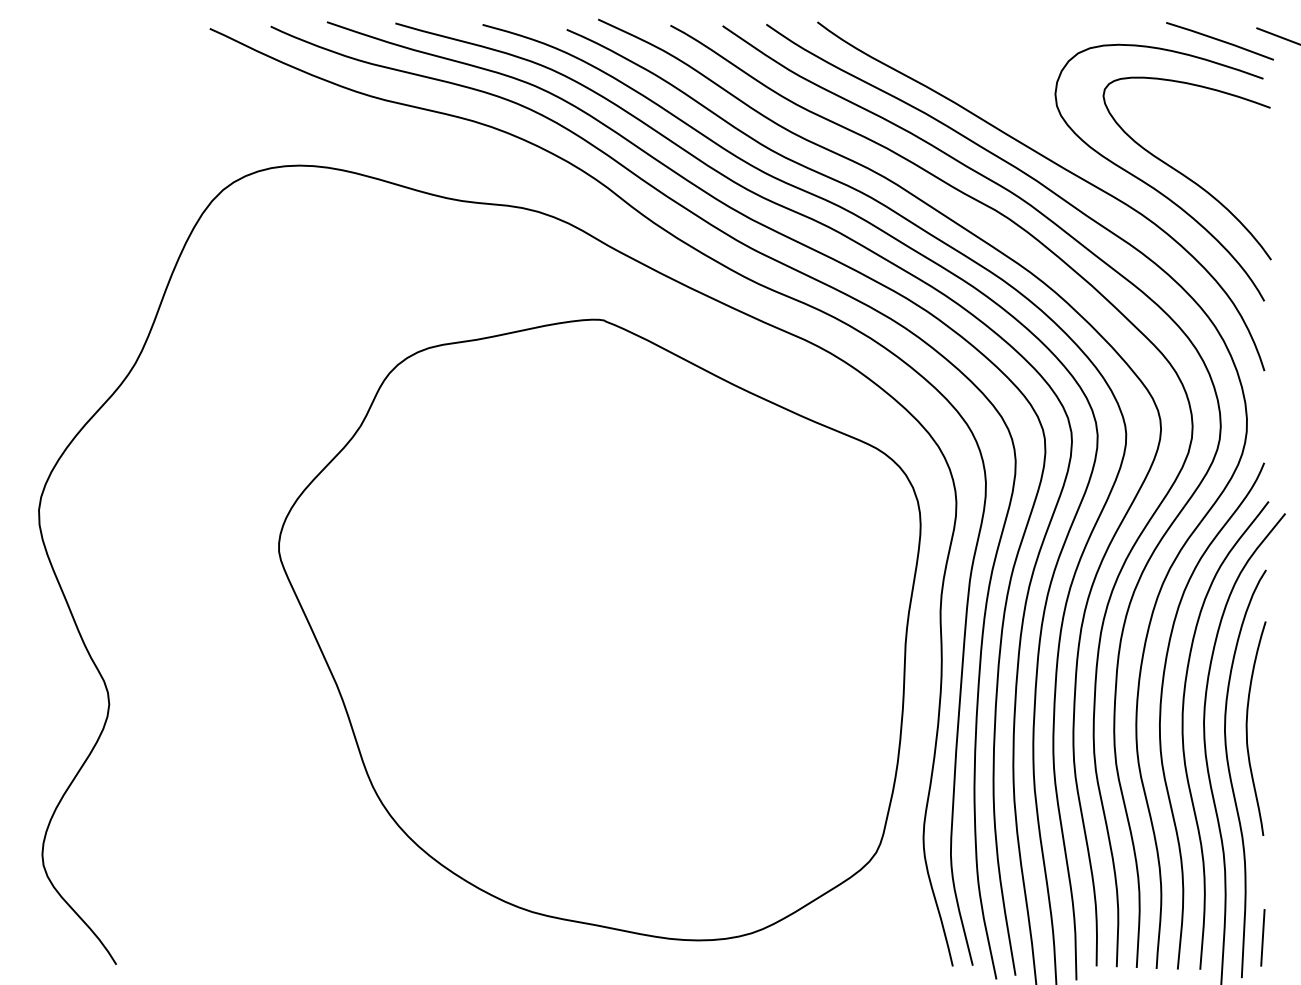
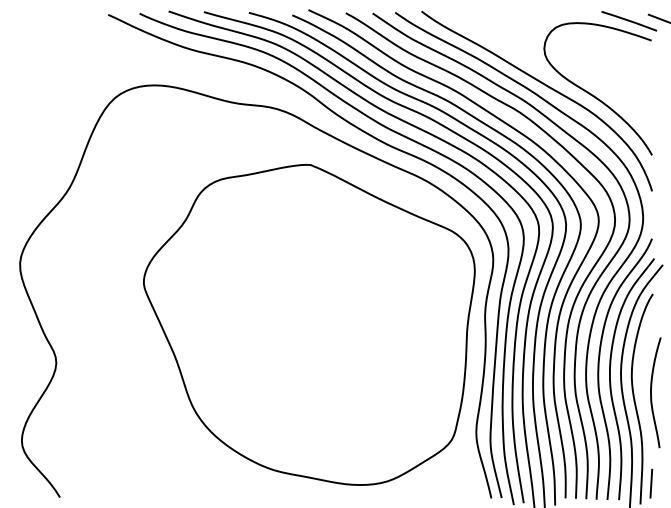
curve: (1185, 173) -> (611, 89), removed
curve: (1247, 728) -> (651, 392), moved

